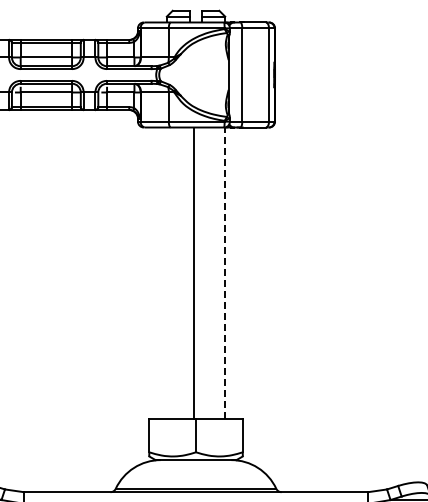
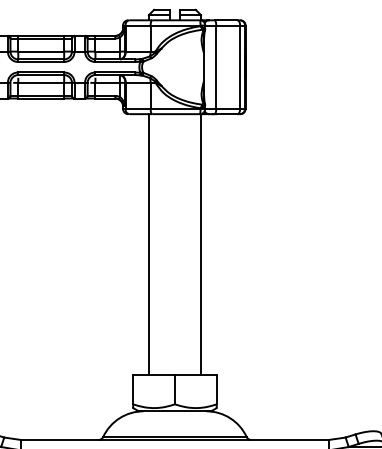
line: (193, 273) -> (148, 244), moved
line: (225, 273) -> (201, 244), dashed -> solid

